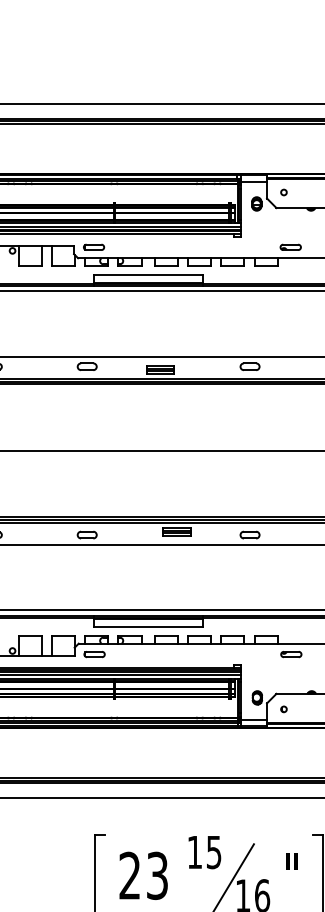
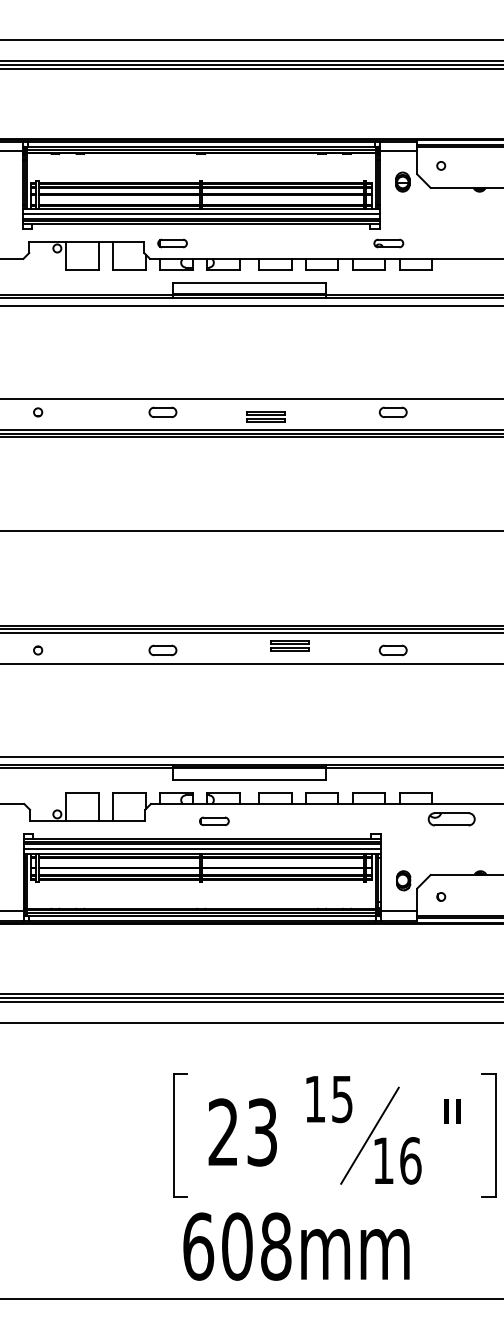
part: (290, 247) -> (388, 243), moved
part: (94, 654) -> (214, 821), moved
part: (291, 654) -> (451, 819), size x1.6

